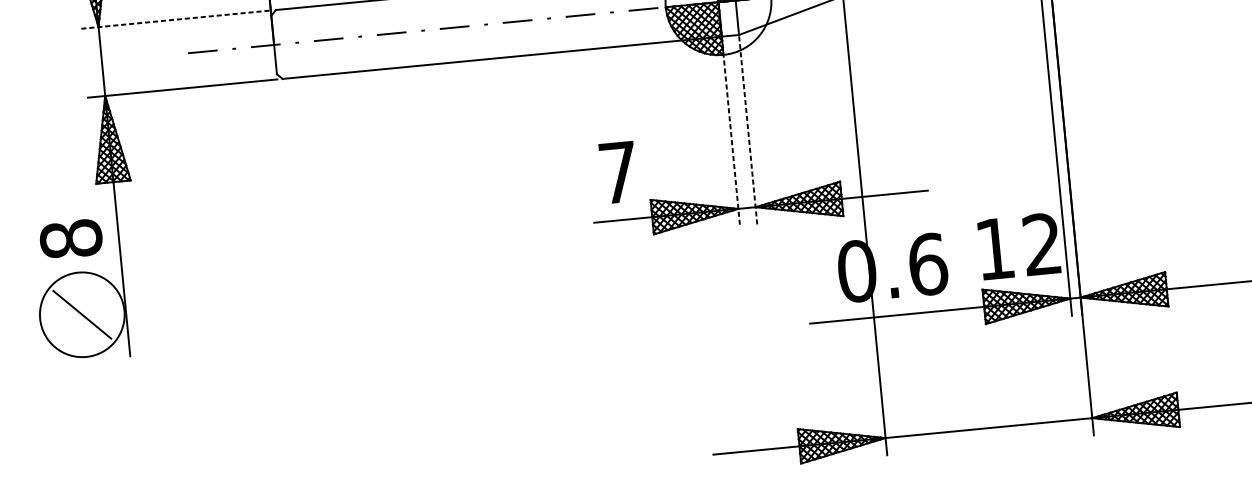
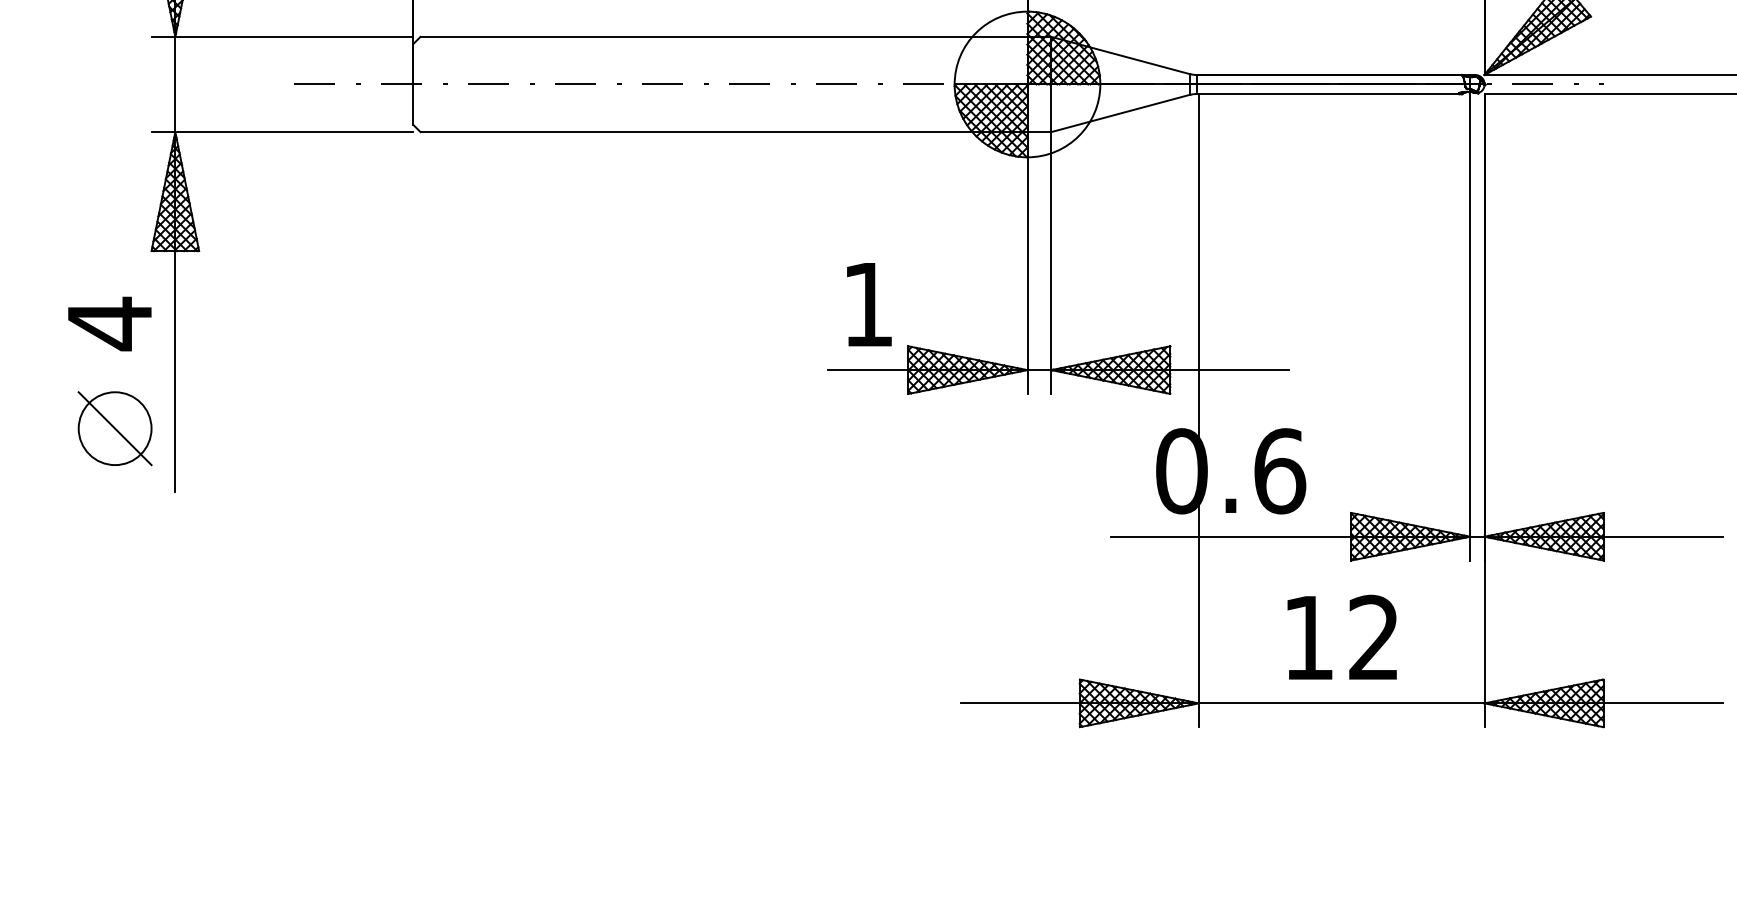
line: (176, 19) -> (282, 36), dashed -> solid
line: (748, 130) -> (1051, 263), dashed -> solid
line: (730, 131) -> (1027, 263), dashed -> solid
text: (618, 172) -> (868, 304), 7 -> 1
text: (70, 239) -> (109, 323), 8 -> 4
text: (1018, 245) -> (1341, 636), moved
circle: (81, 314) -> (114, 428), size x0.62

